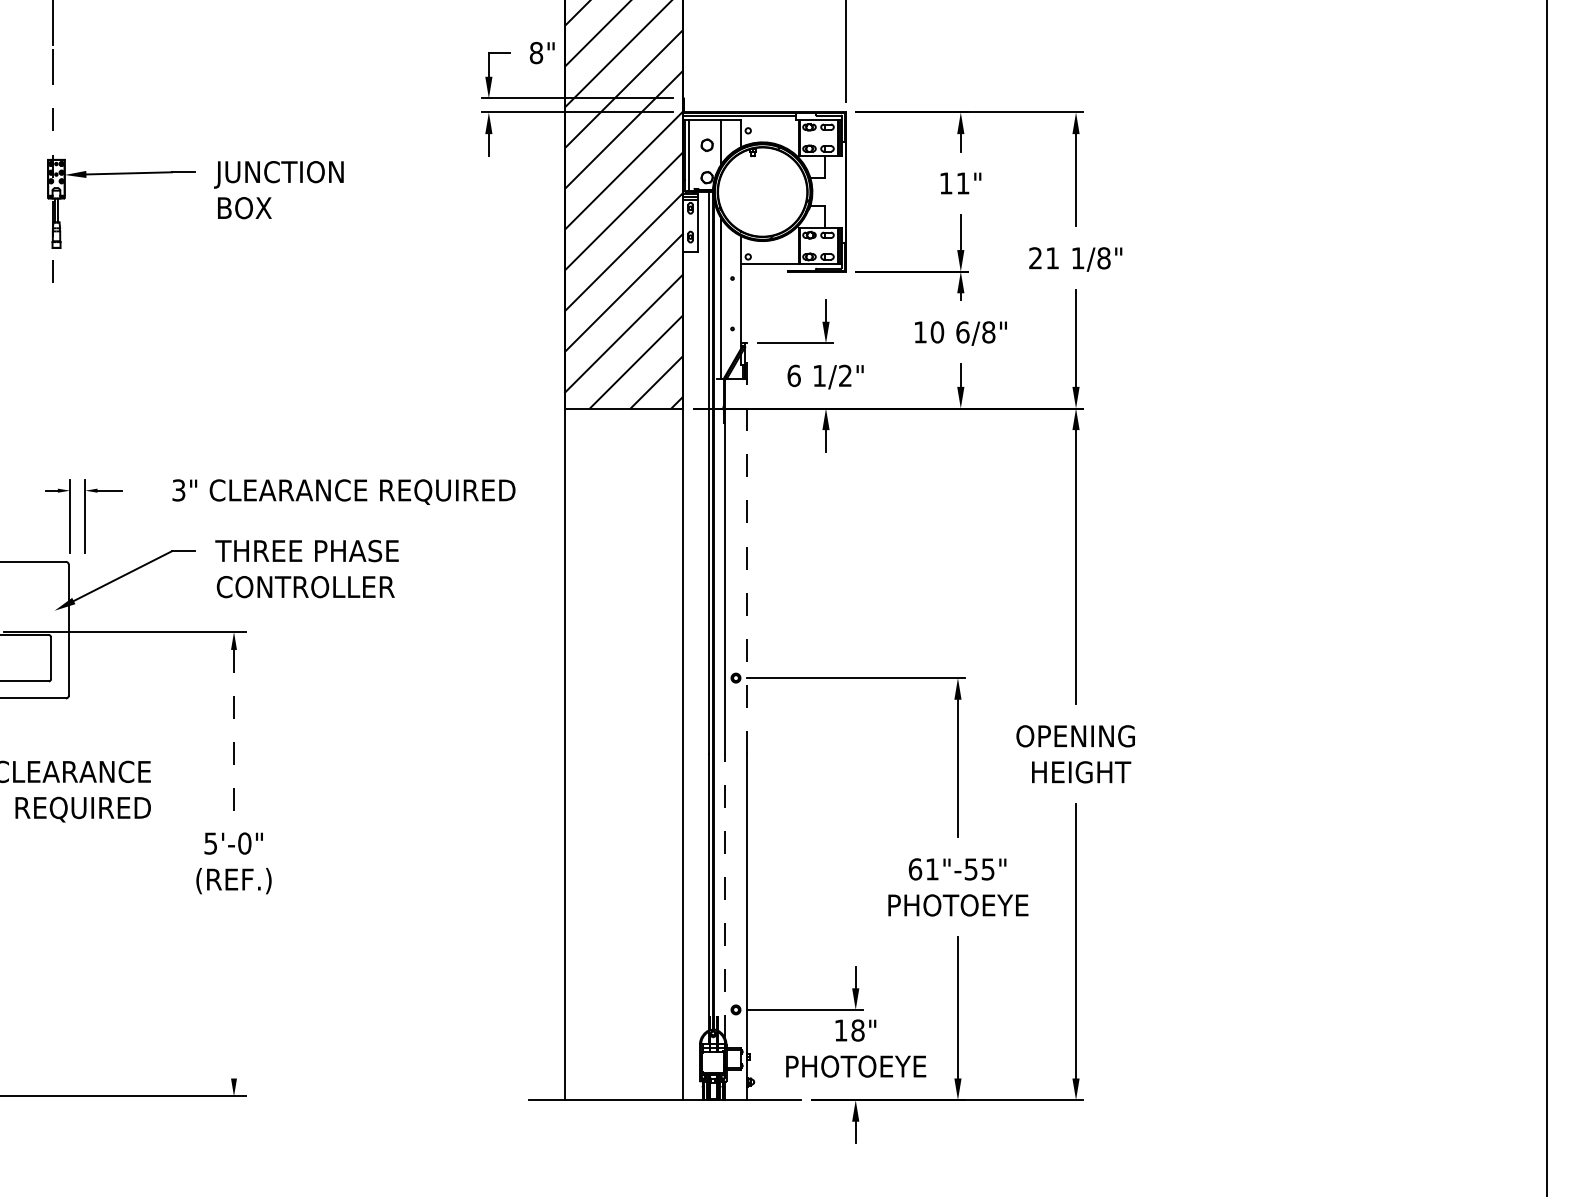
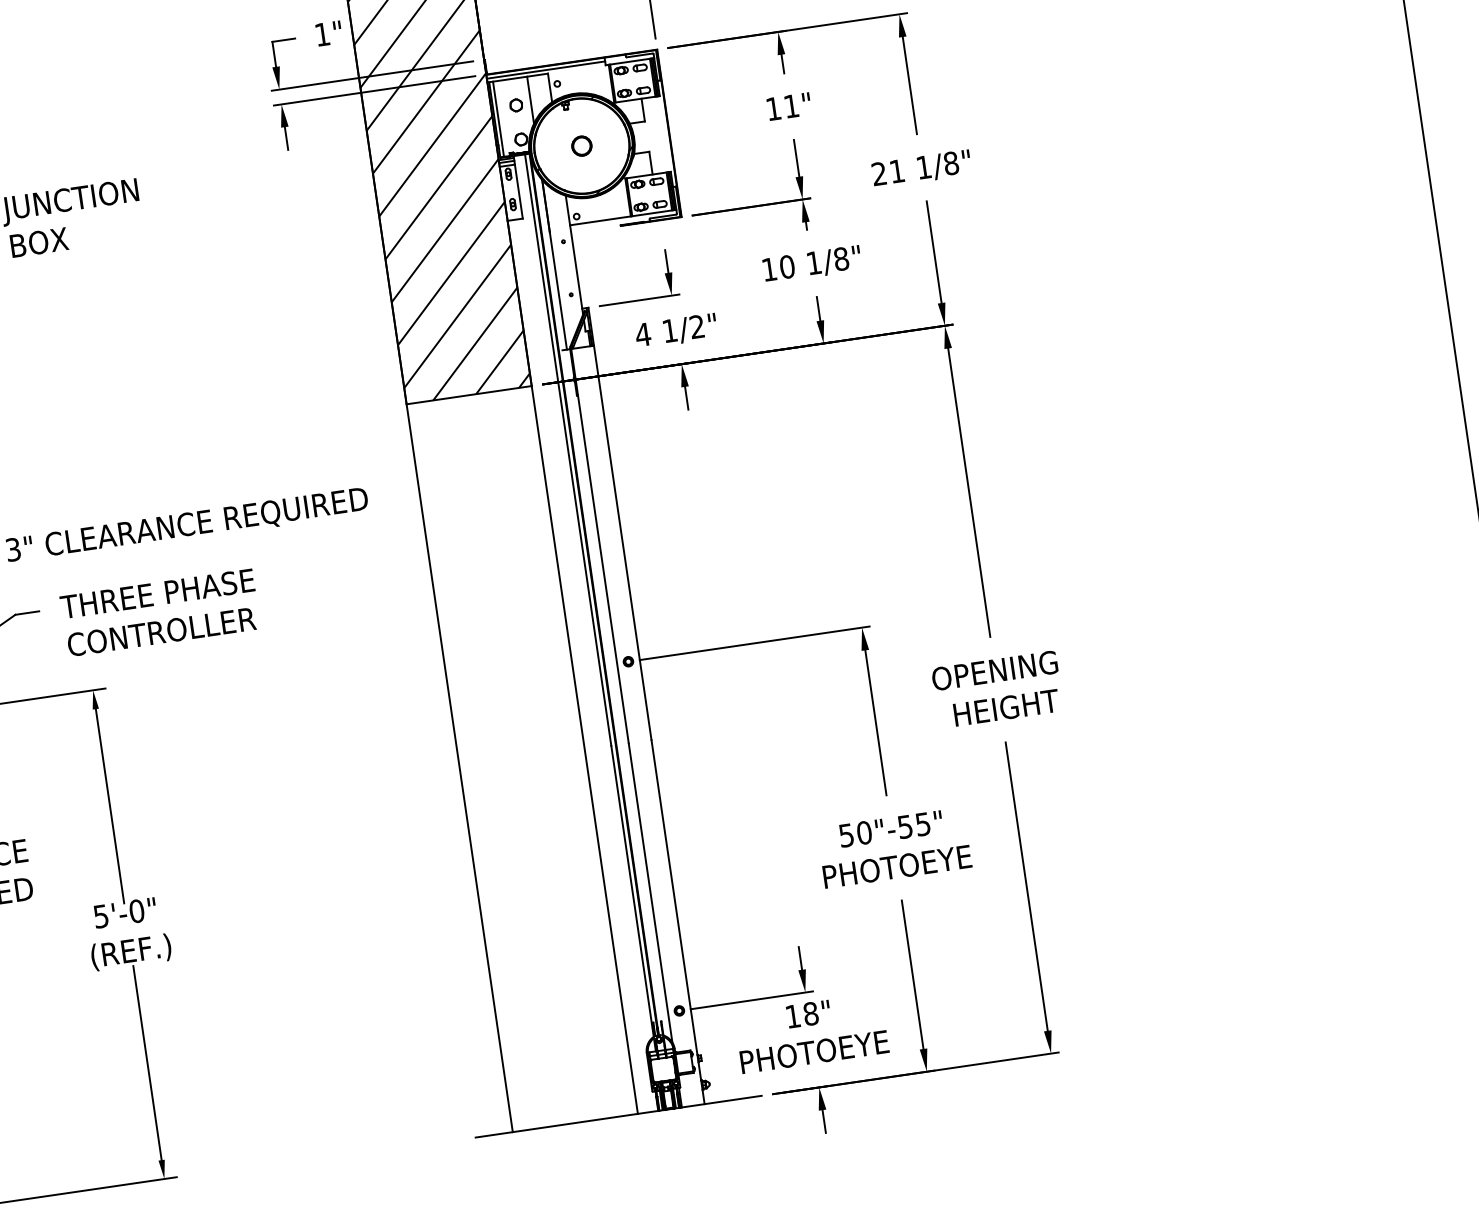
text: (536, 52) -> (322, 33), 8" -> 1"
circle: (762, 192) -> (581, 146), added
text: (962, 332) -> (813, 263), 6/8" -> 1/8"
text: (794, 375) -> (643, 334), 6 -> 4
line: (746, 548) -> (619, 523), dashed -> solid
line: (234, 742) -> (110, 806), dashed -> solid
text: (923, 869) -> (855, 834), 61"-55" -> 50"-55"
line: (725, 895) -> (650, 892), dashed -> solid
line: (234, 986) -> (148, 1063), added

